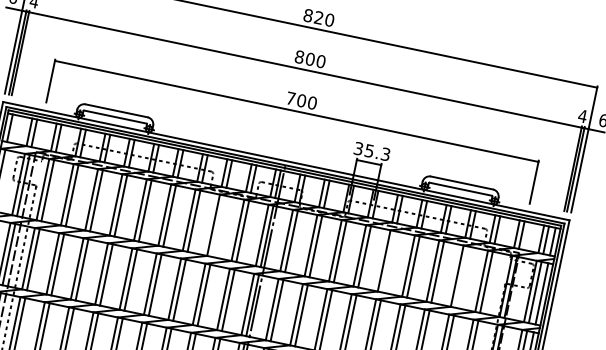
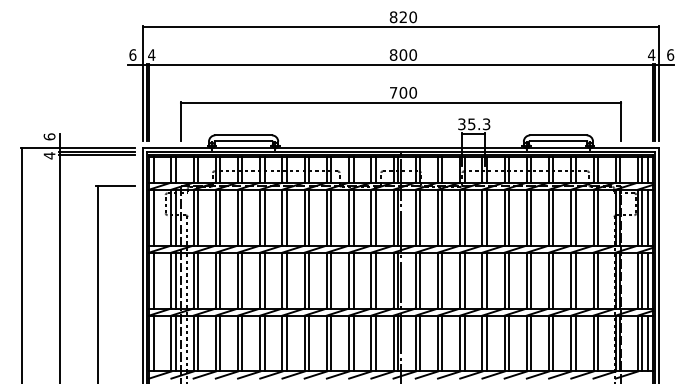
line: (218, 226) -> (353, 217), added
line: (389, 261) -> (509, 217), added
line: (461, 277) -> (575, 217), added

